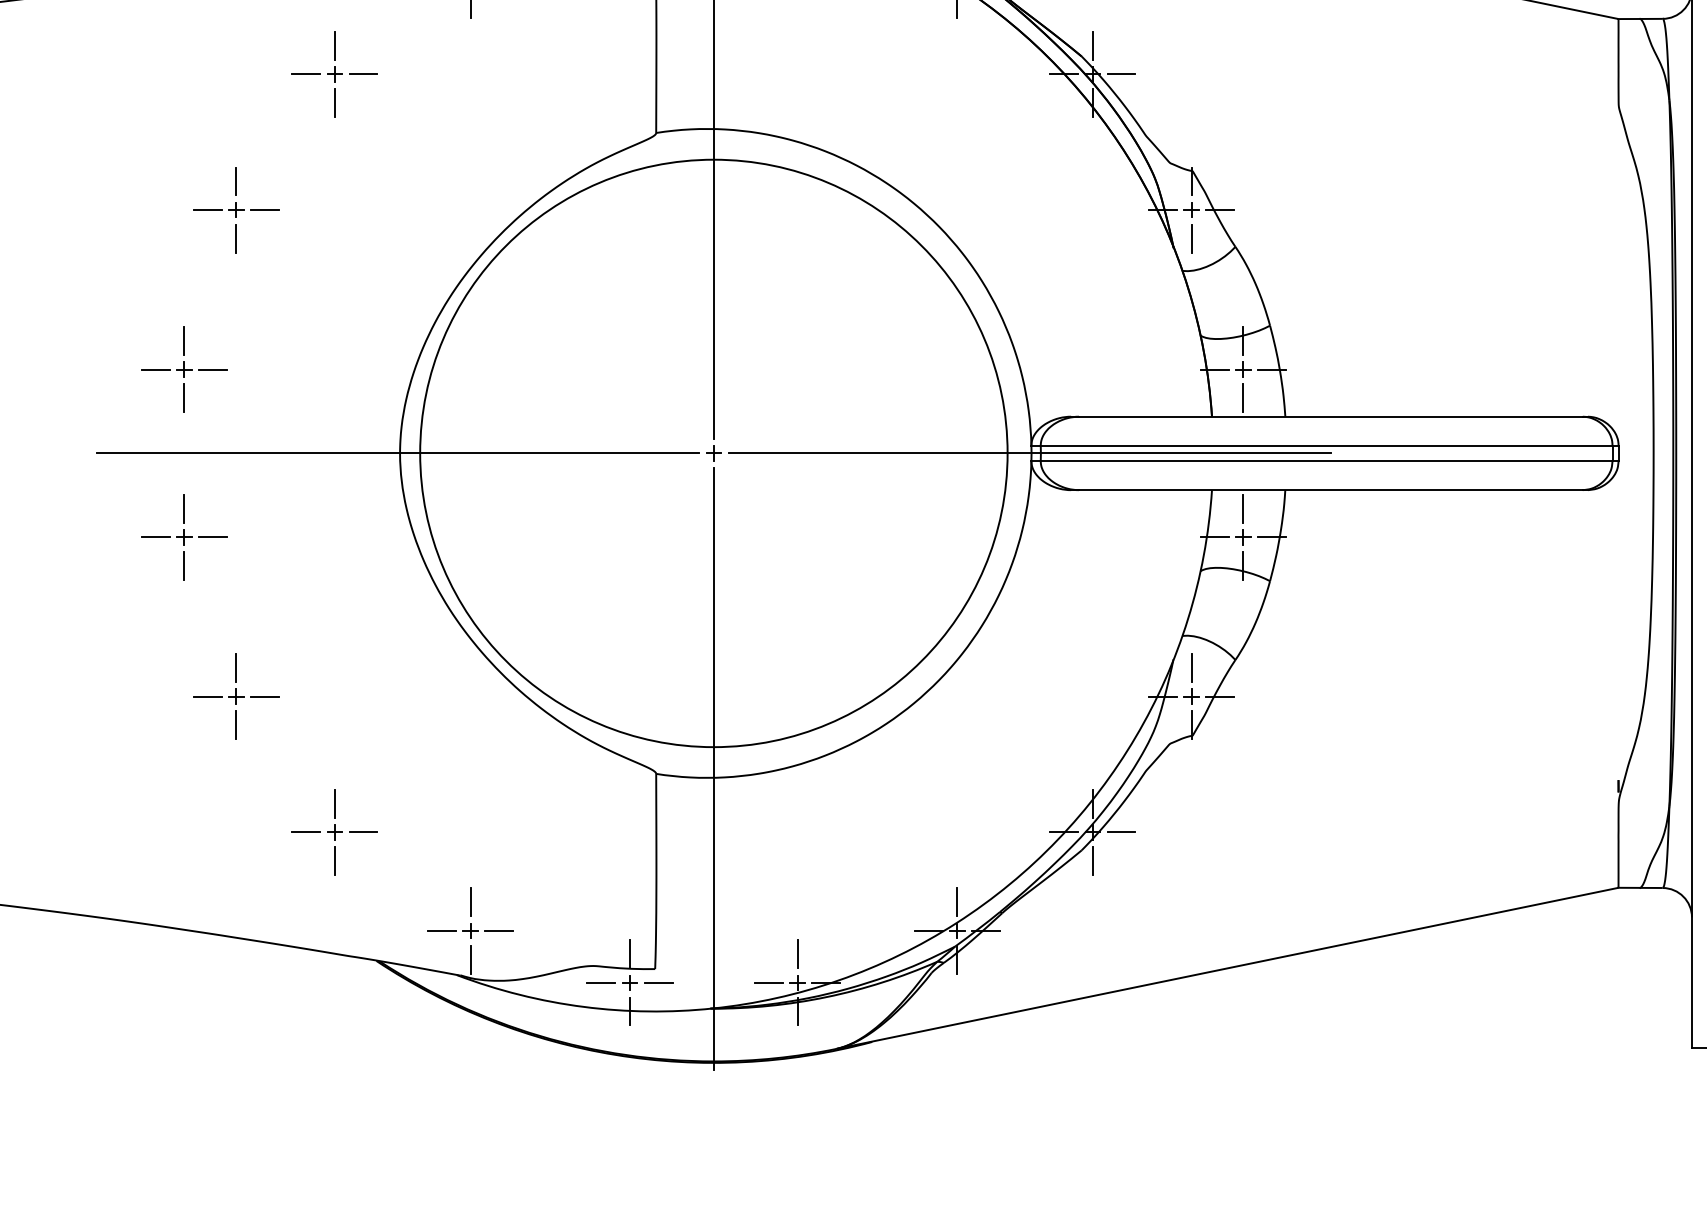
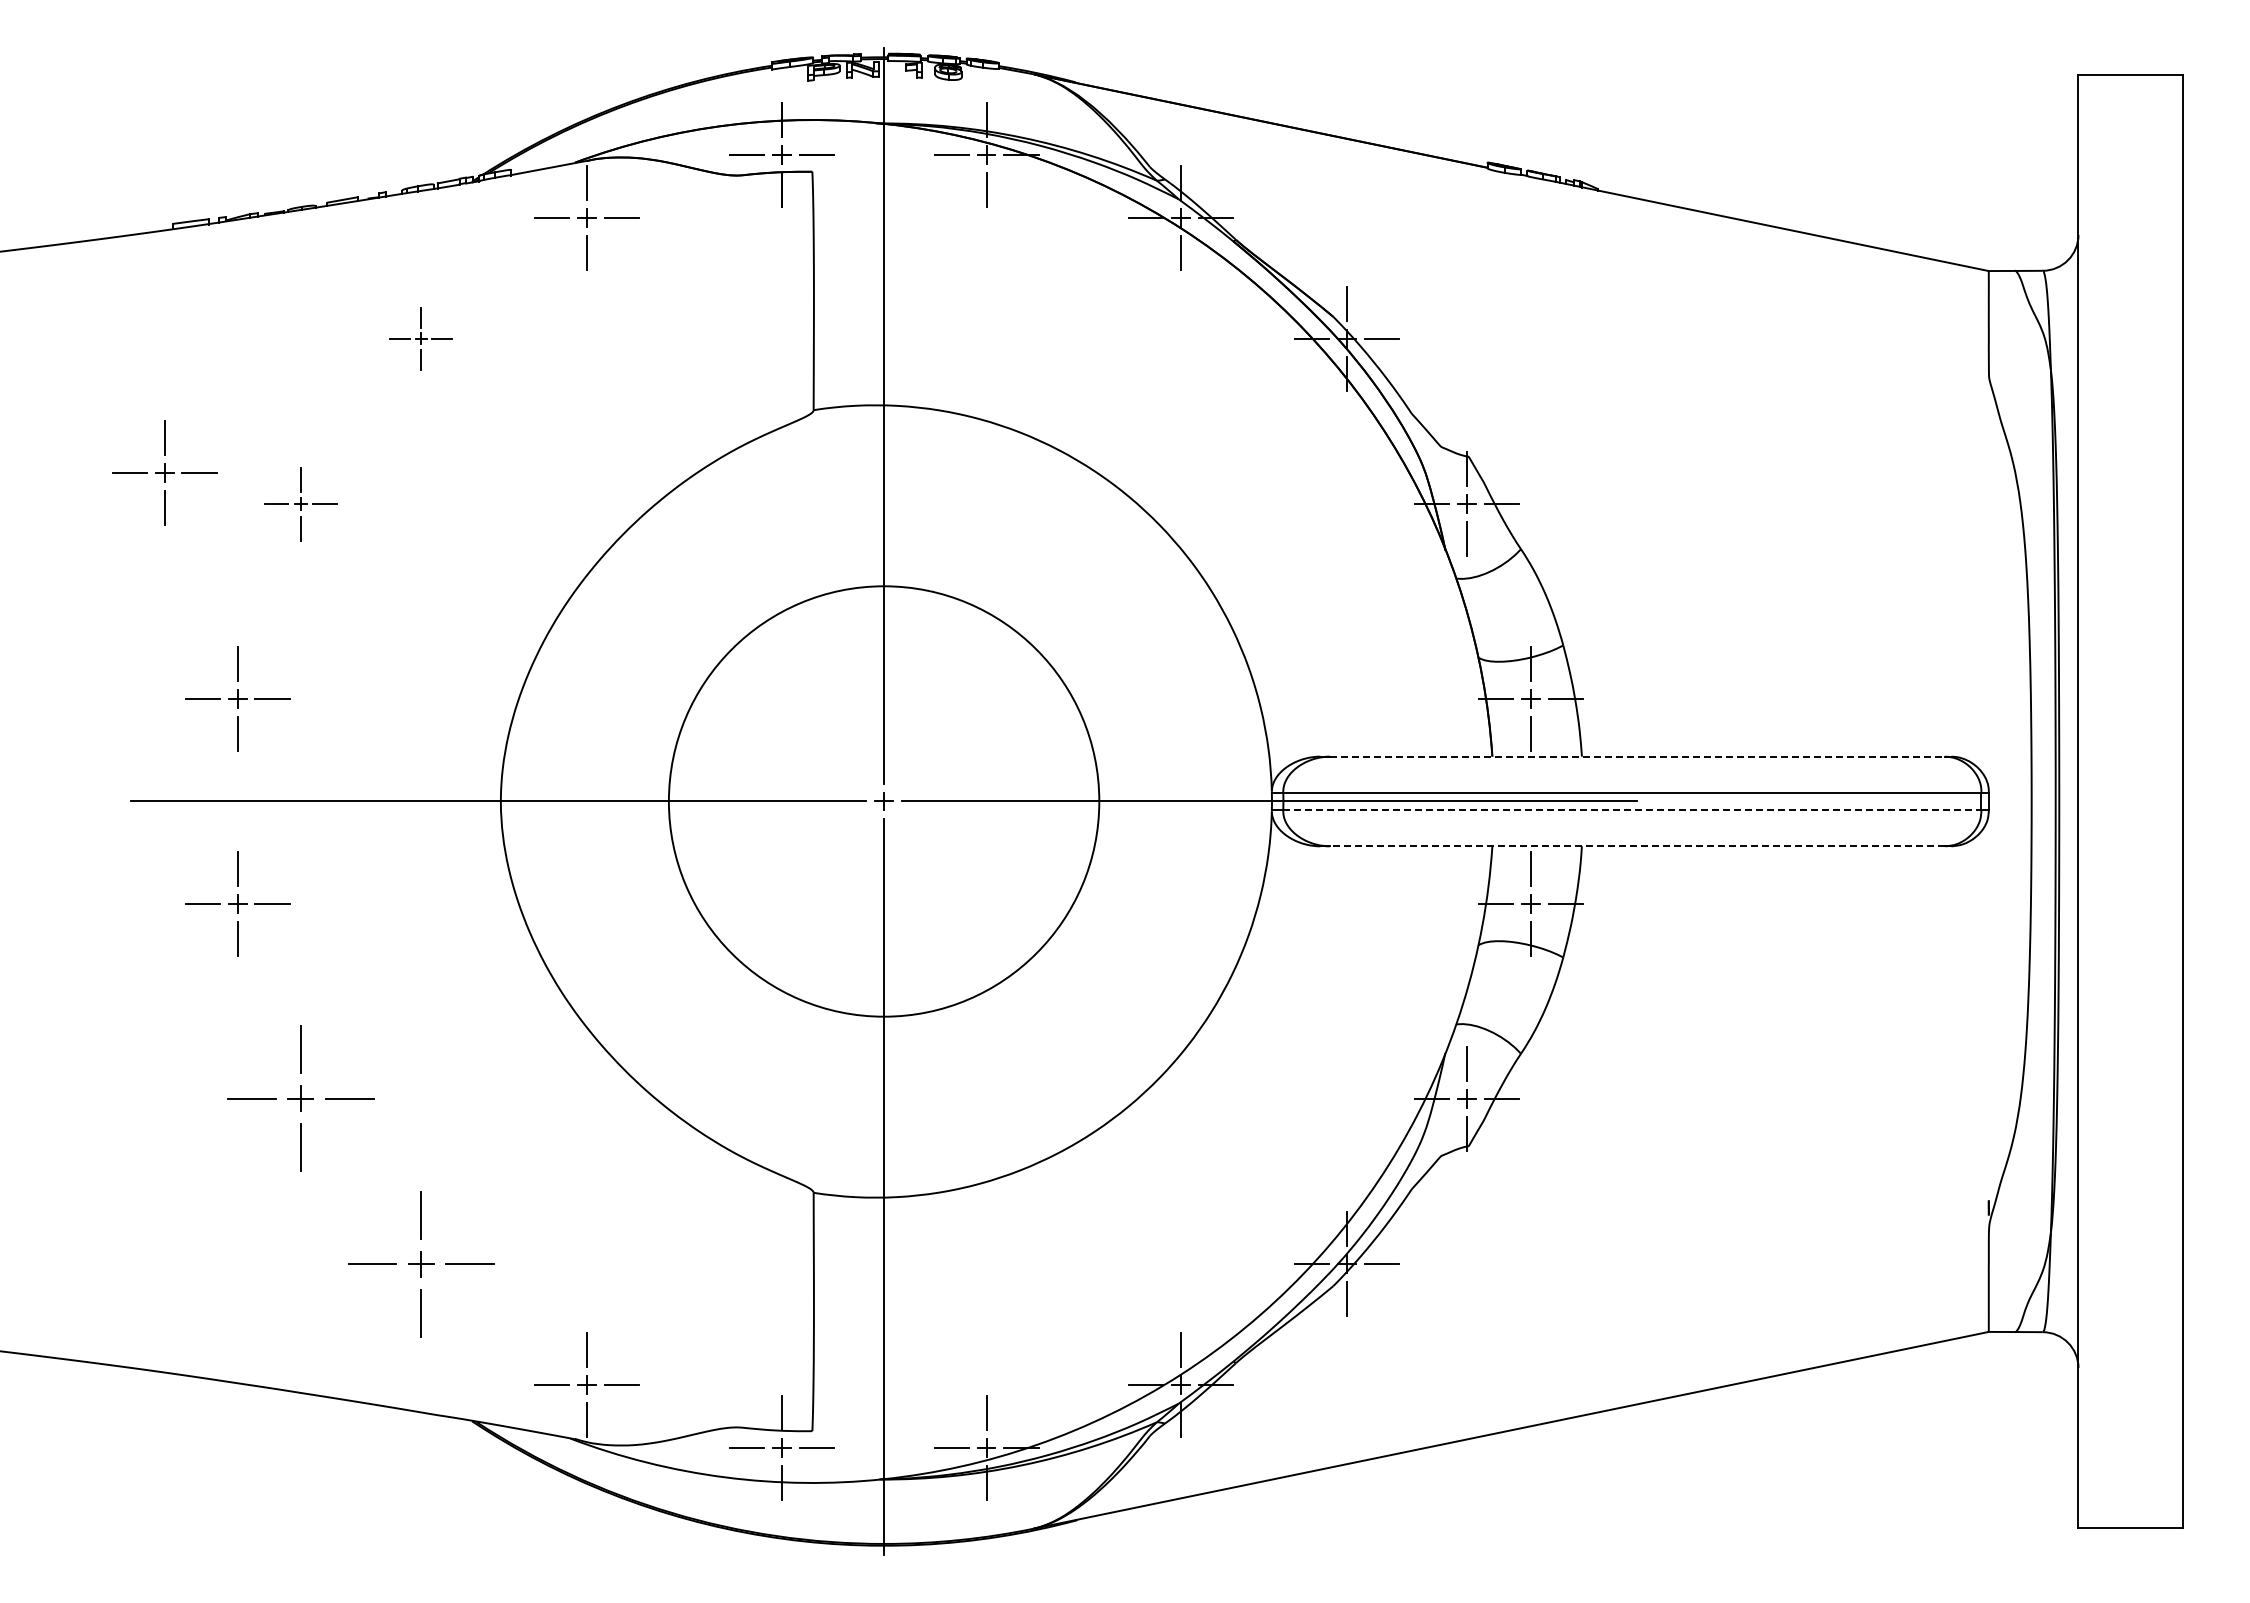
part: (334, 74) -> (420, 338), size x0.6
part: (124, 184) -> (164, 472), added
part: (235, 209) -> (300, 503), size x0.7
line: (1330, 416) -> (1637, 756), solid -> dashed
circle: (713, 453) -> (883, 801), size x0.6
line: (1326, 460) -> (1632, 810), solid -> dashed
line: (1330, 490) -> (1637, 846), solid -> dashed
part: (235, 696) -> (300, 1098), size x1.4
part: (334, 831) -> (420, 1263), size x1.4

